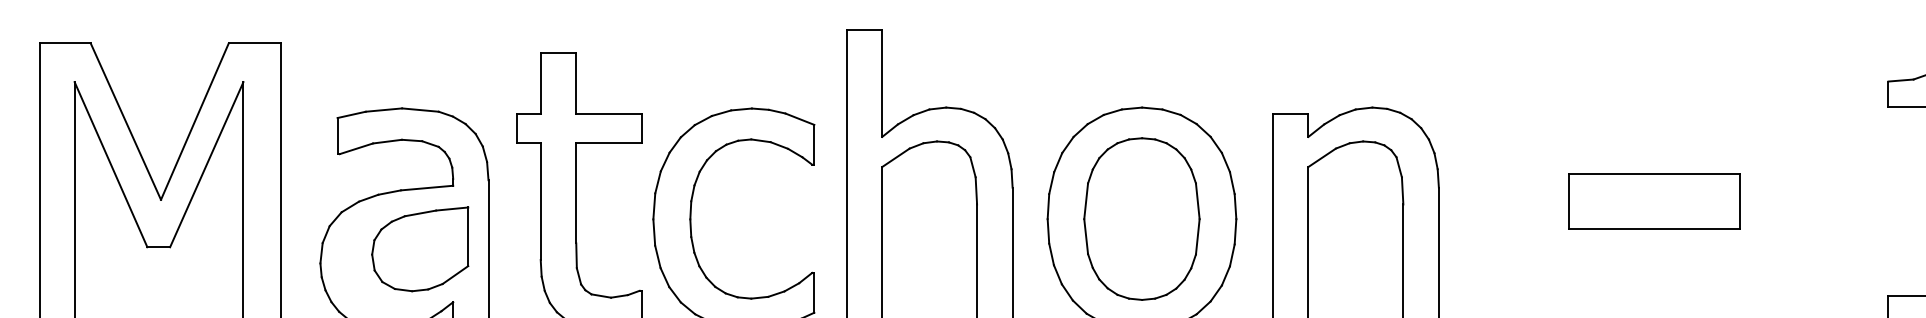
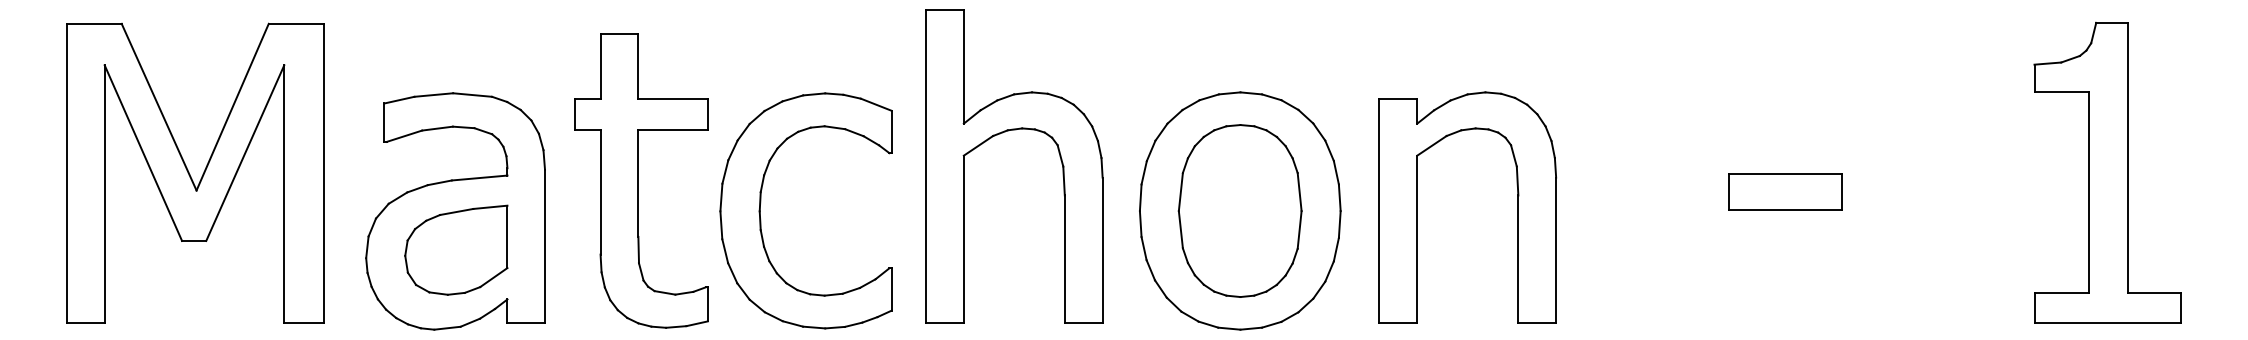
part: (1654, 200) -> (1785, 191), size x0.62
part: (420, 248) -> (456, 249), moved

